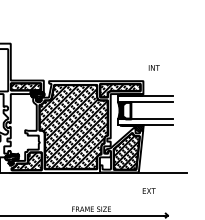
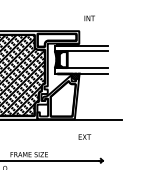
hatch: (120, 90) -> (57, 40), removed
hatch: (126, 151) -> (62, 98), removed

